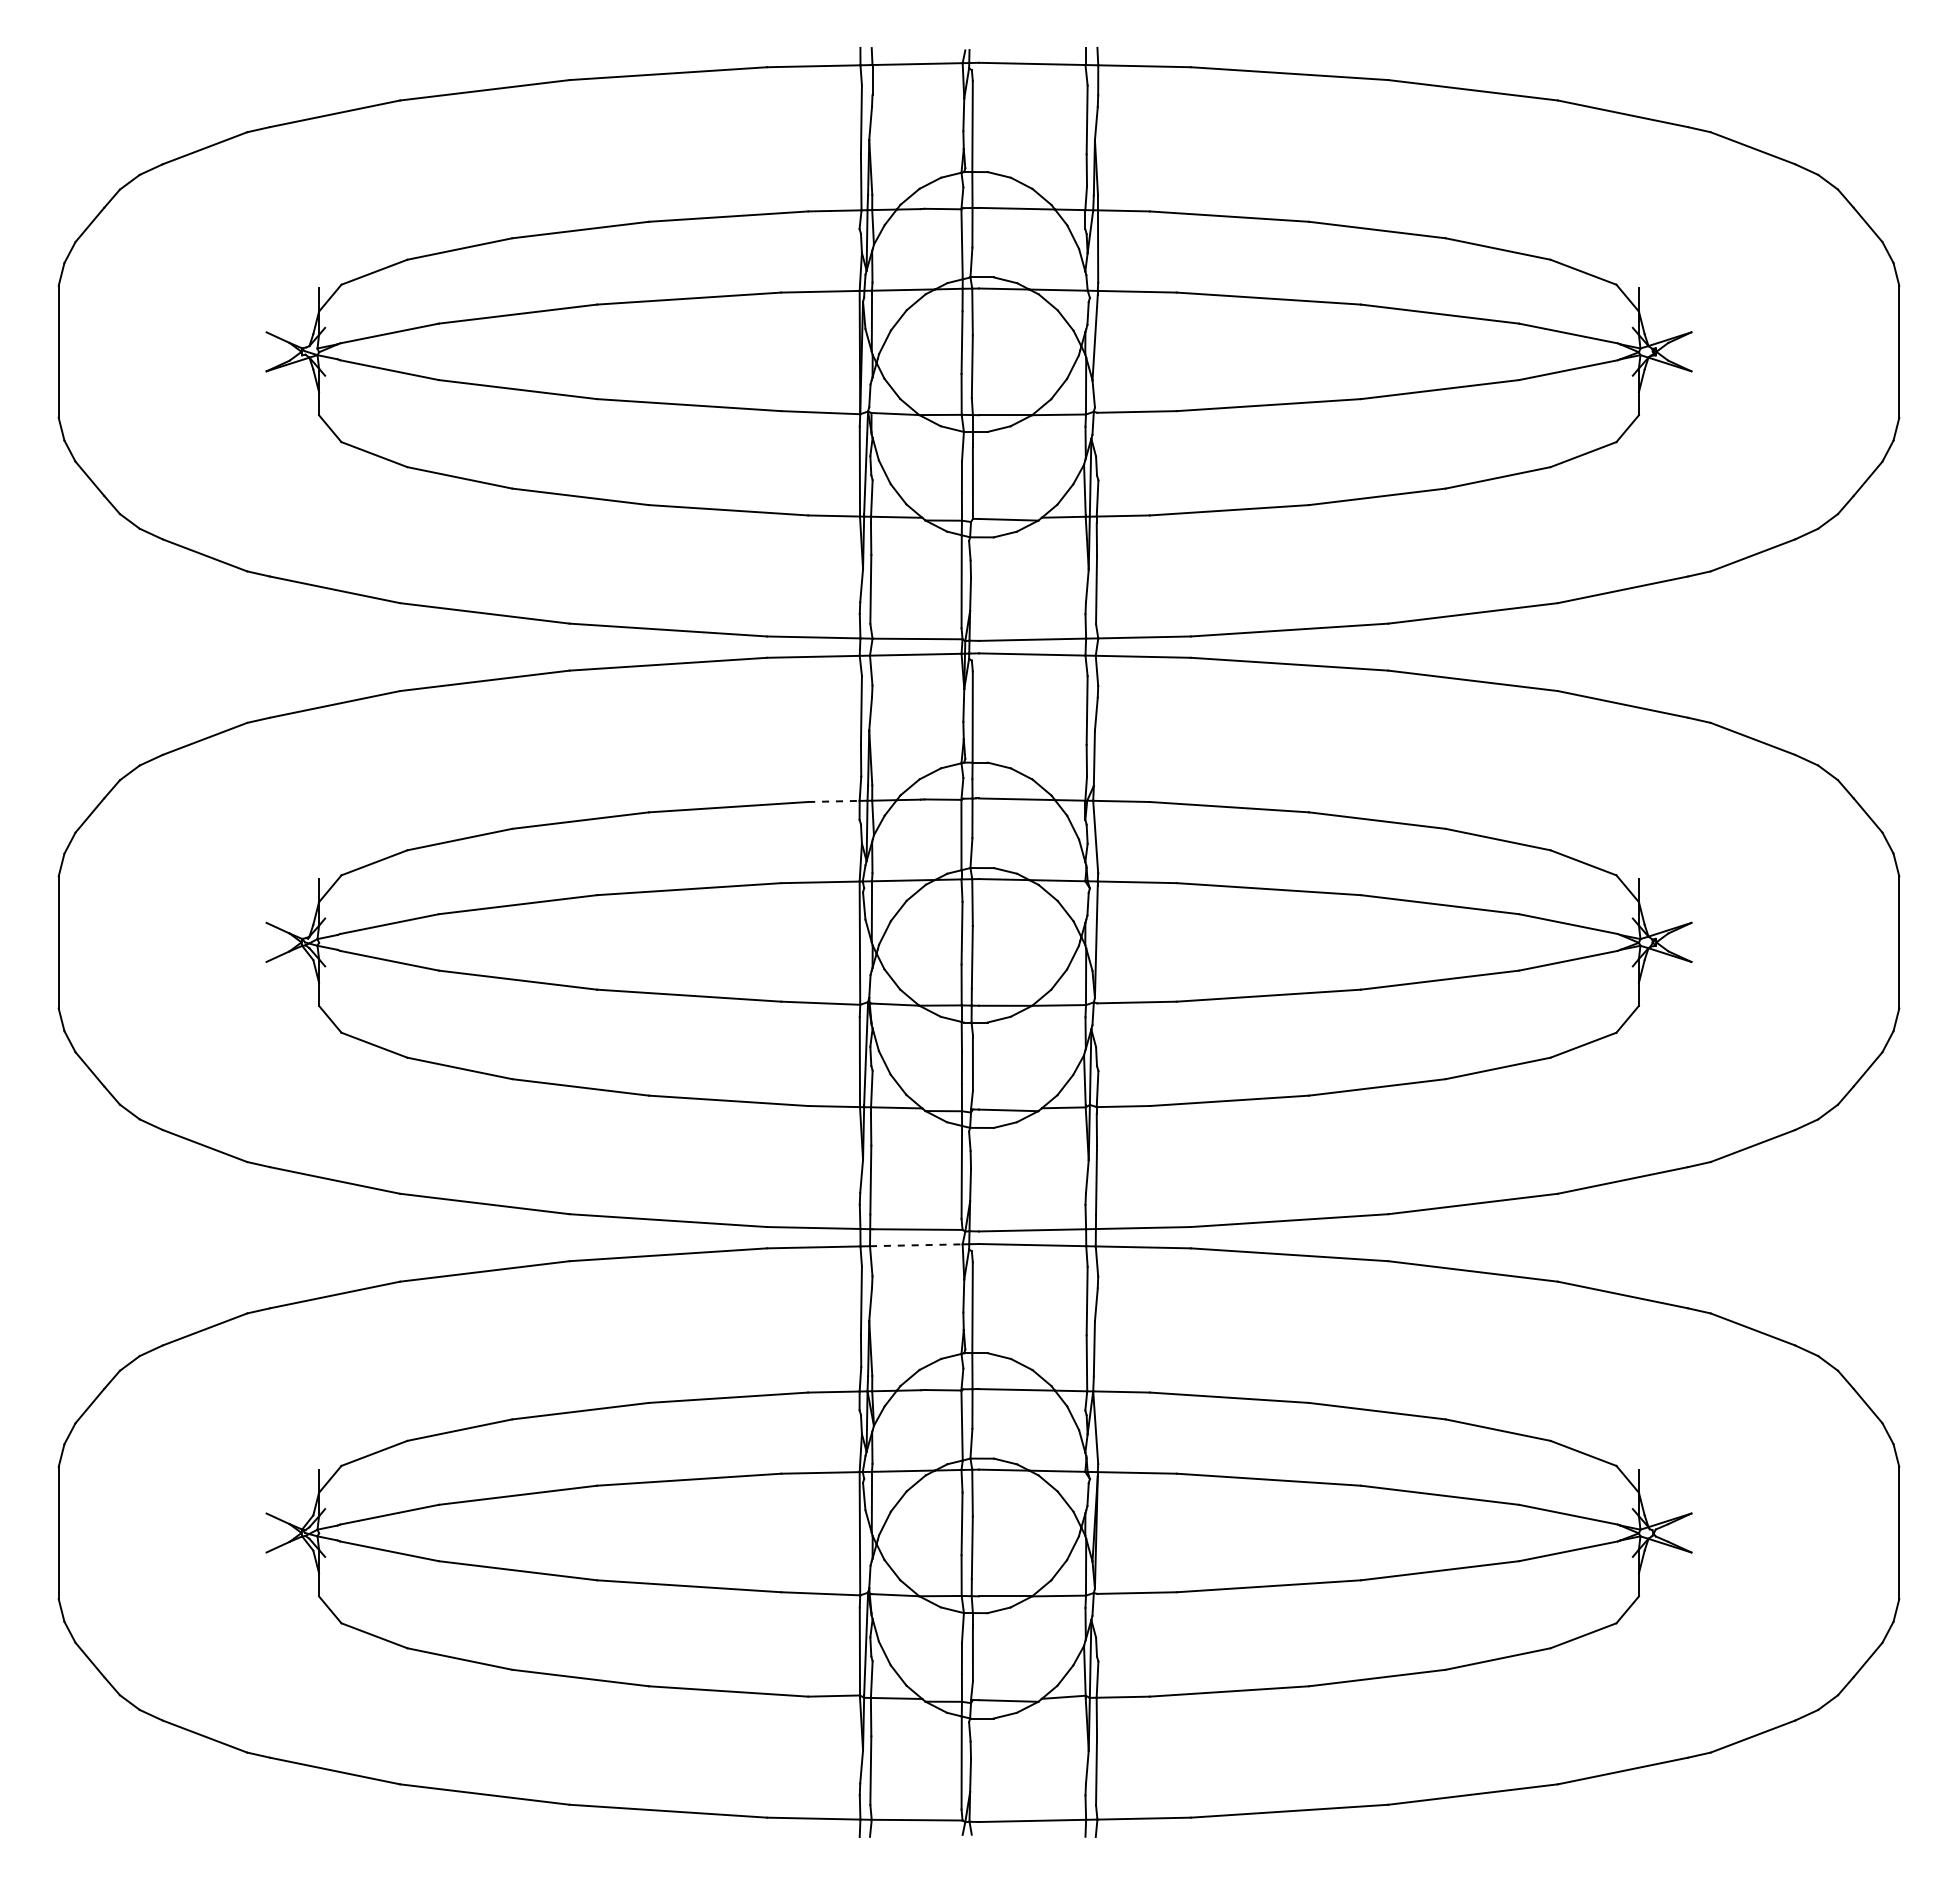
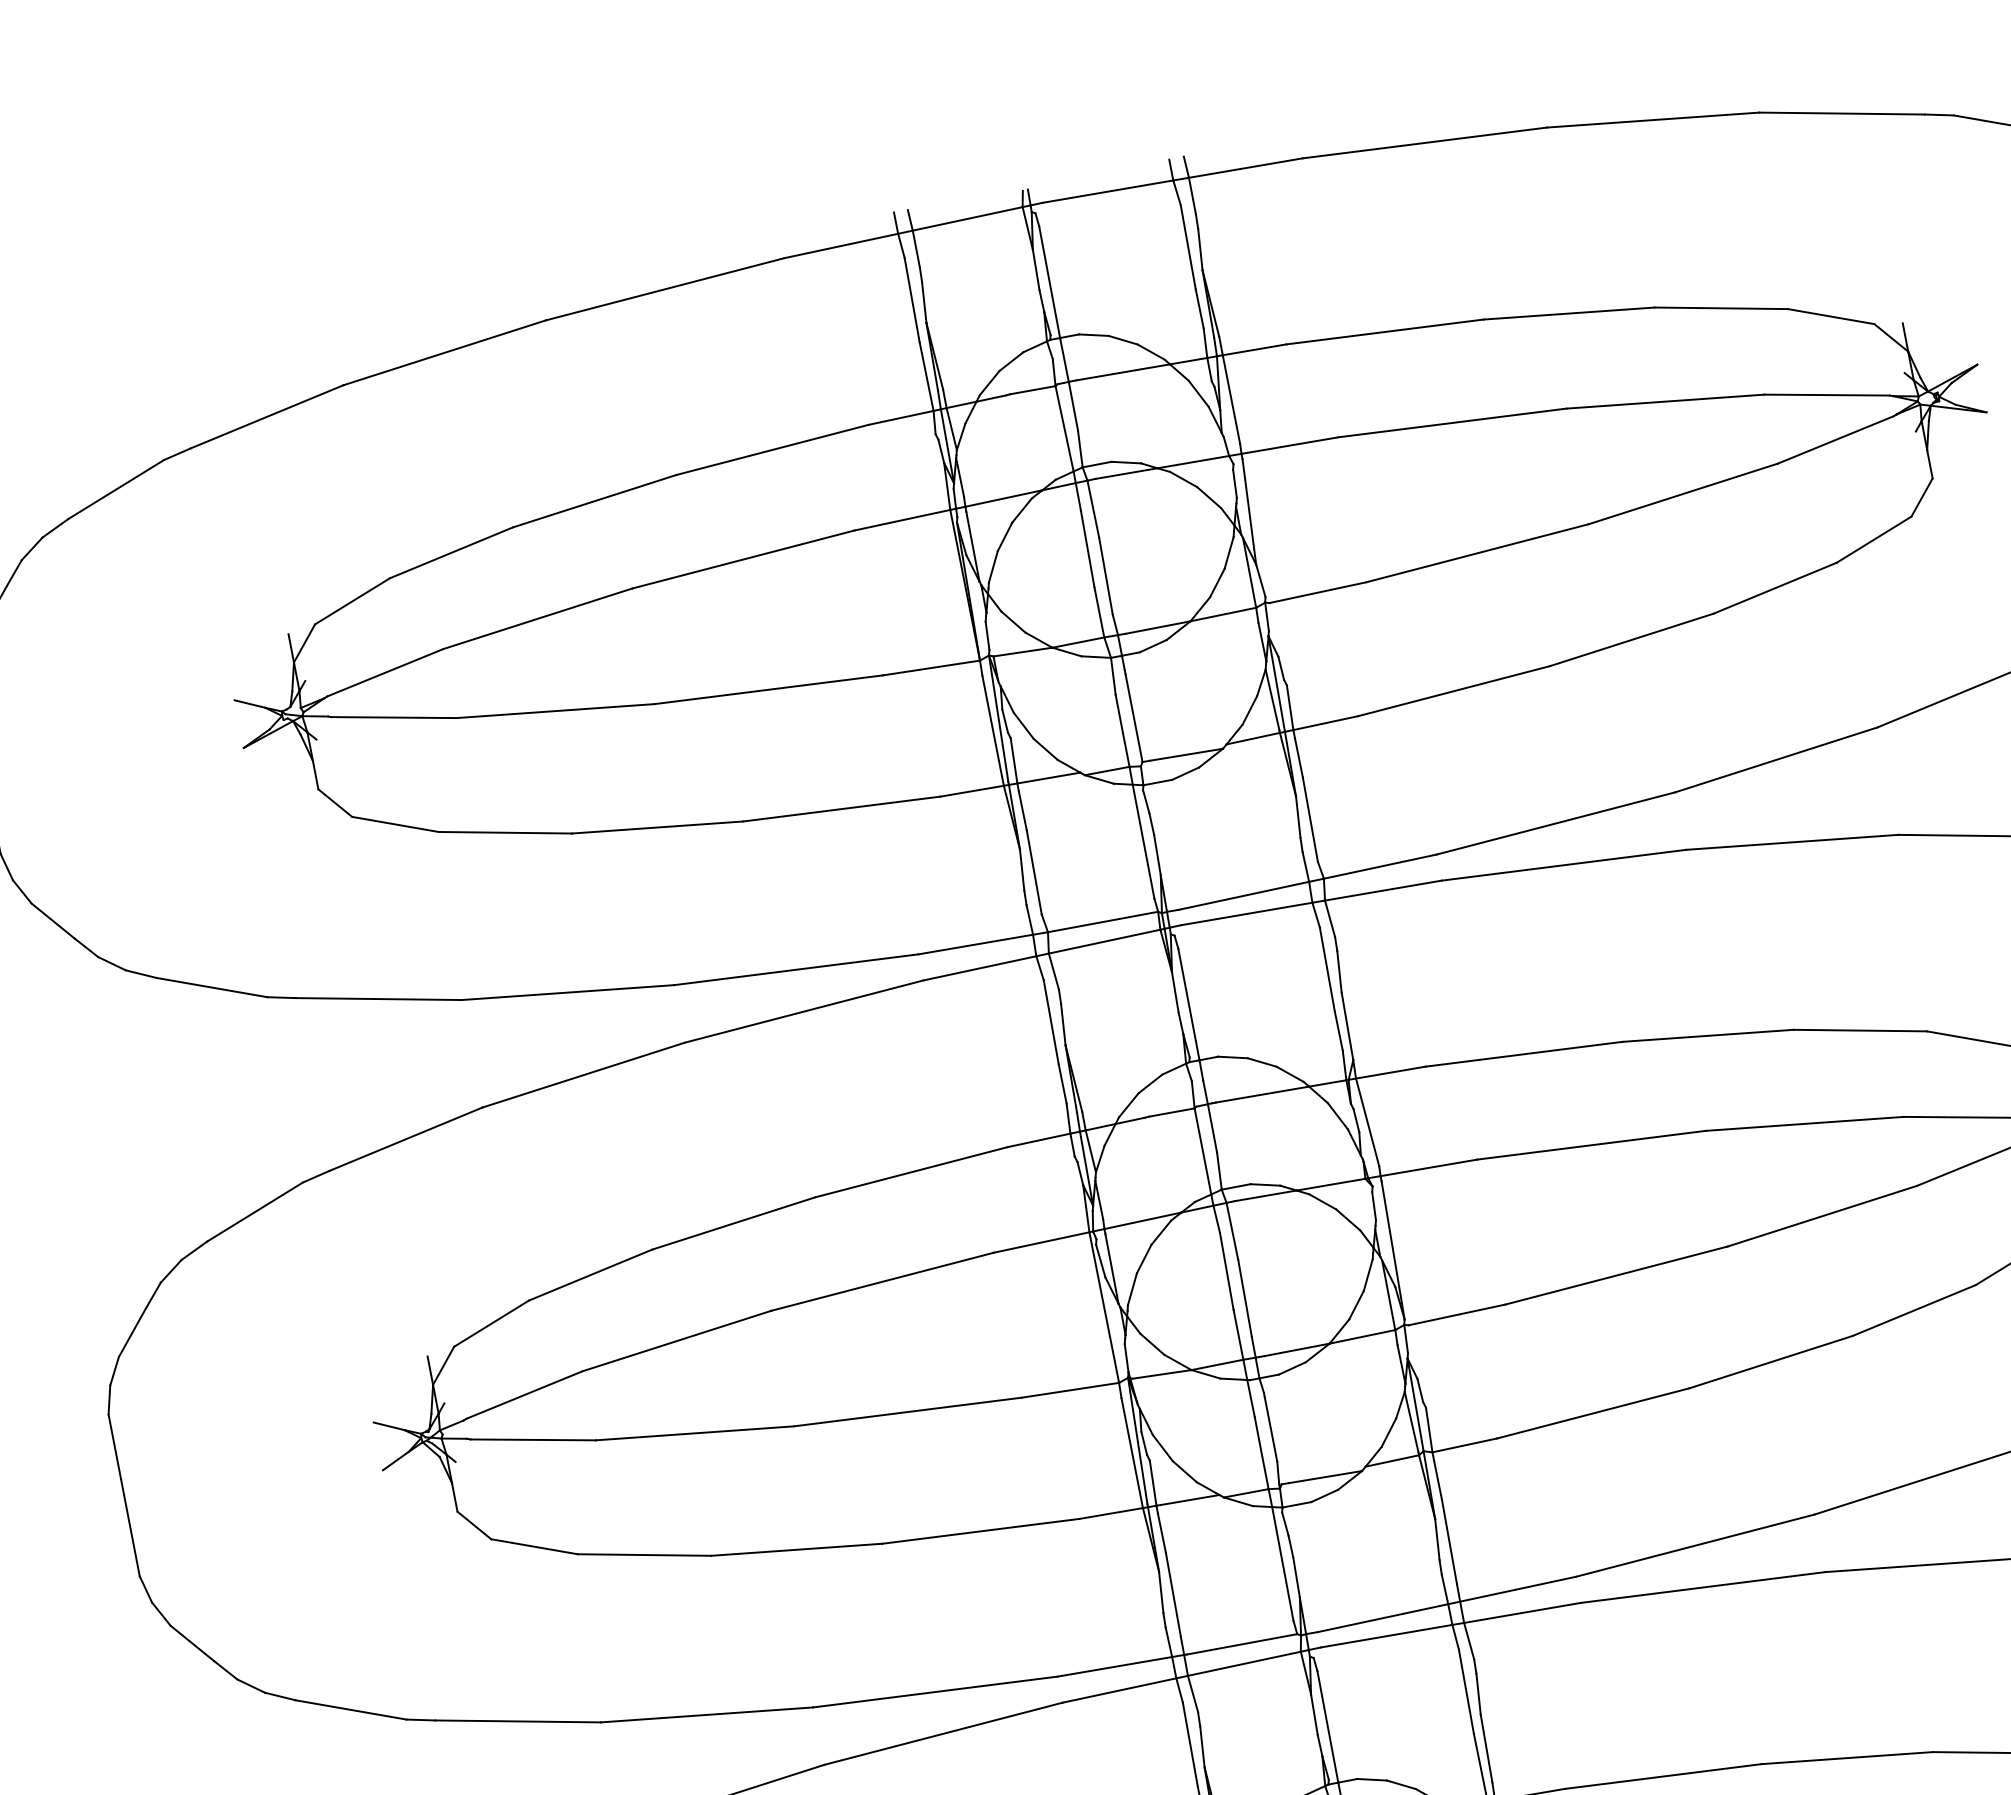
line: (833, 801) -> (1038, 1140), dashed -> solid
line: (916, 1245) -> (1244, 1664), dashed -> solid

